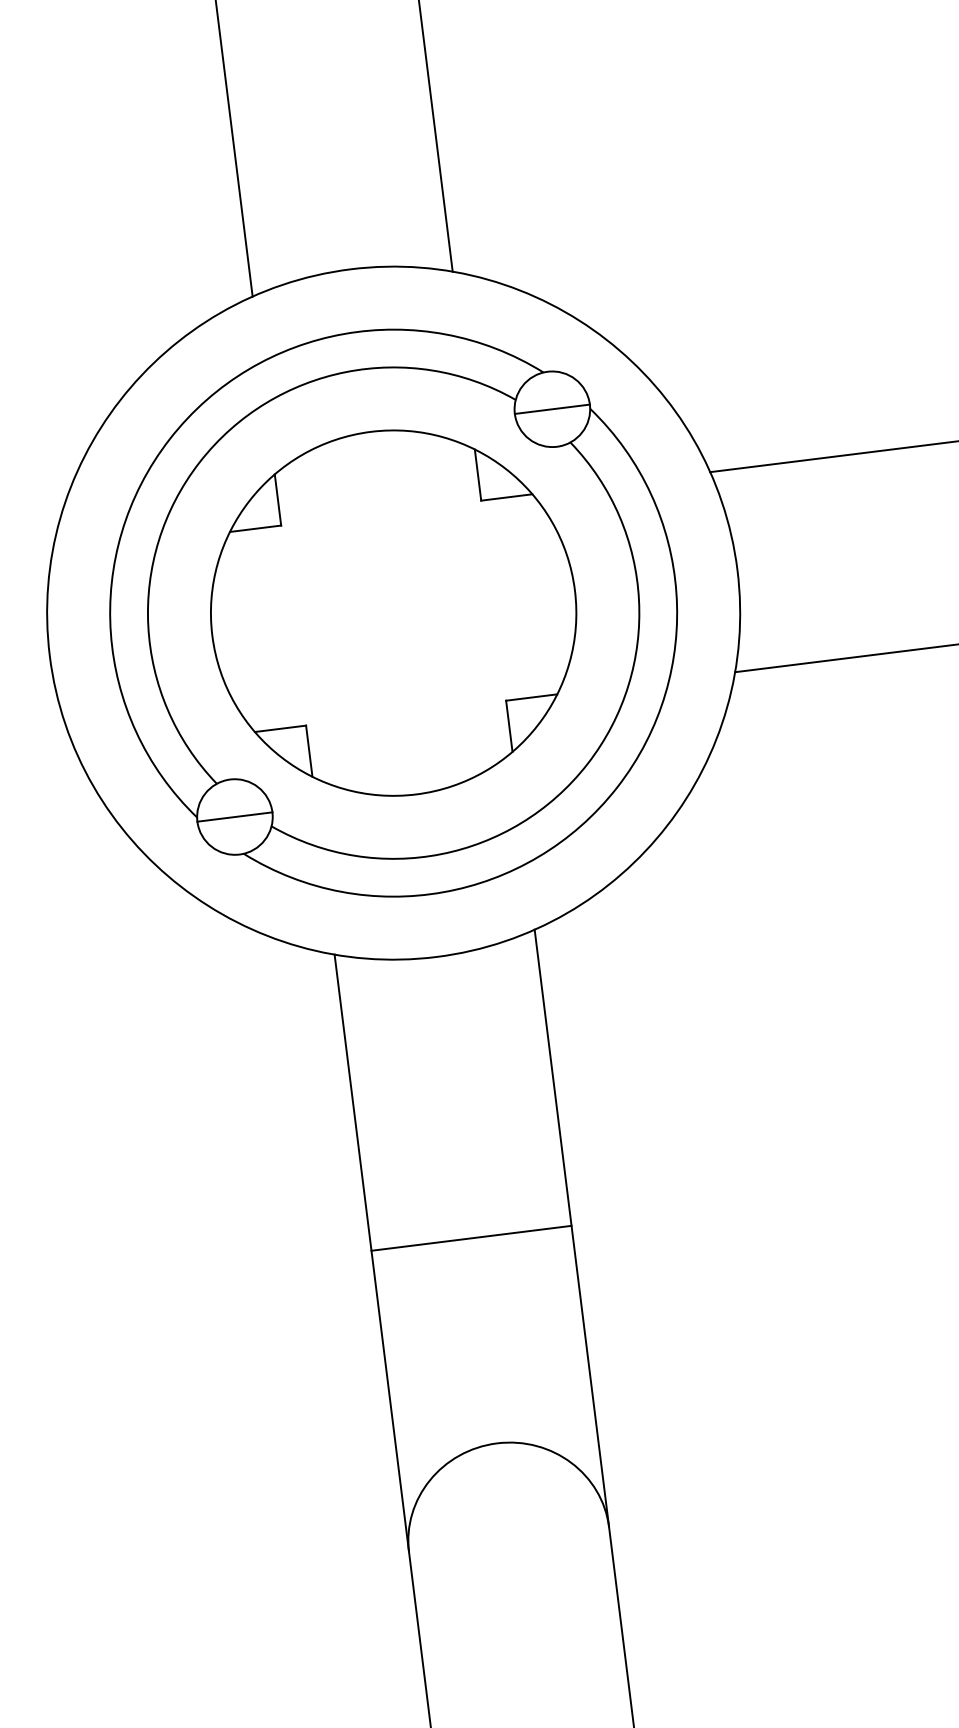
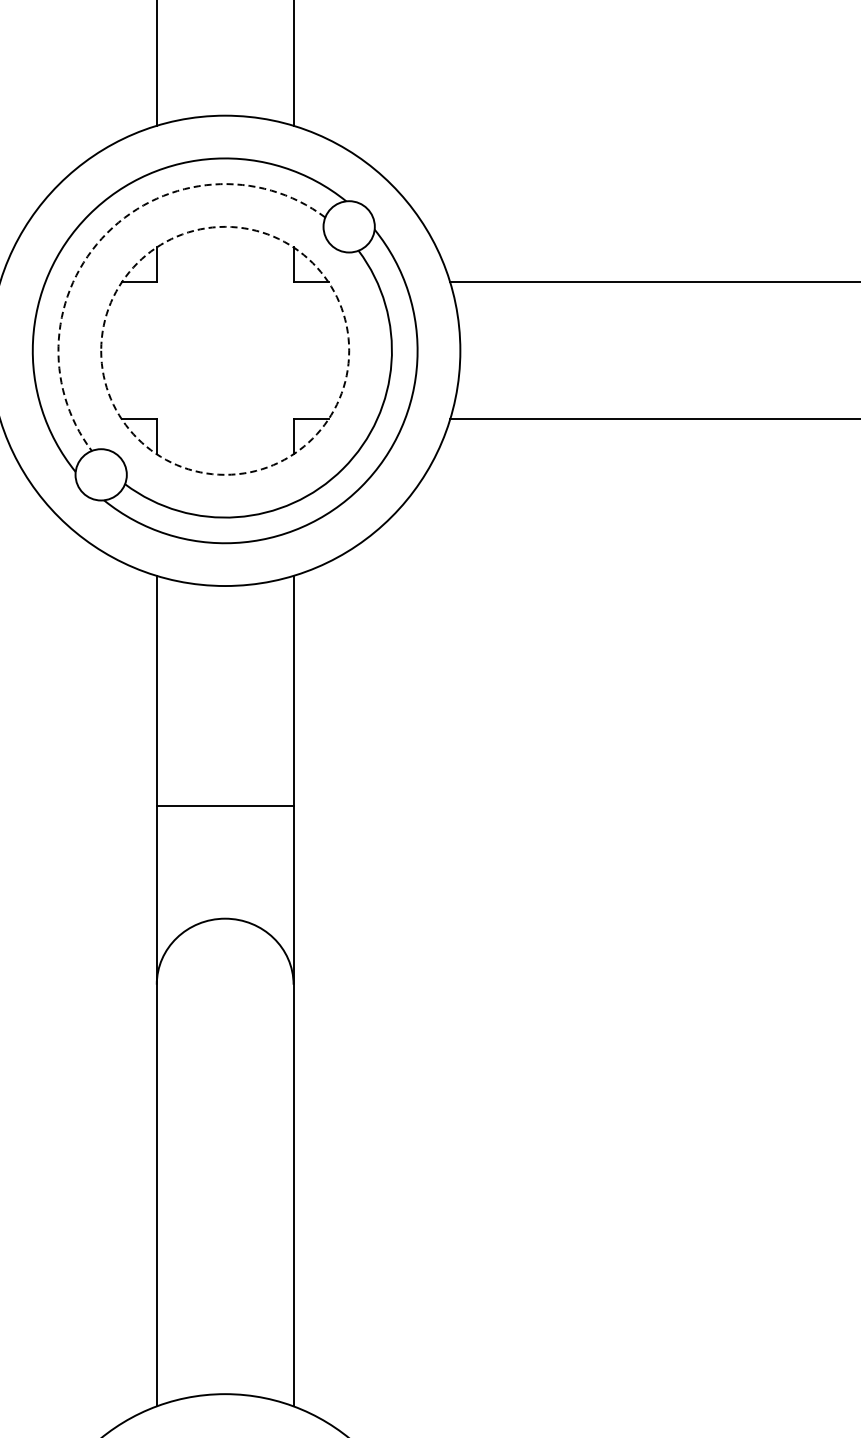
line: (551, 408) -> (348, 226), removed
arc: (200, 461) -> (107, 232), solid -> dashed
circle: (394, 612) -> (225, 350), solid -> dashed
line: (233, 816) -> (100, 474), removed
line: (470, 1238) -> (224, 806), moved

